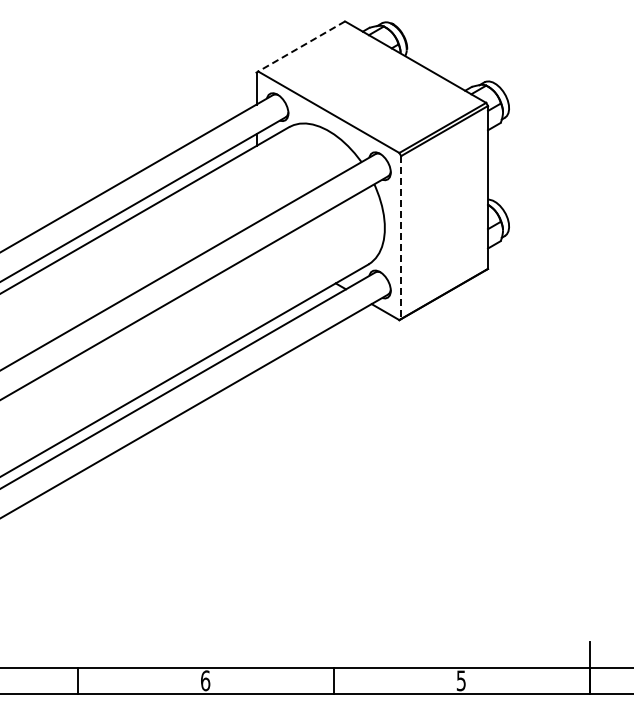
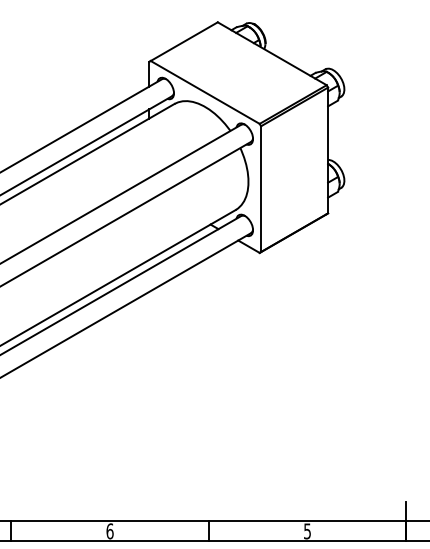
line: (301, 46) -> (184, 41), dashed -> solid
line: (401, 238) -> (261, 189), dashed -> solid

